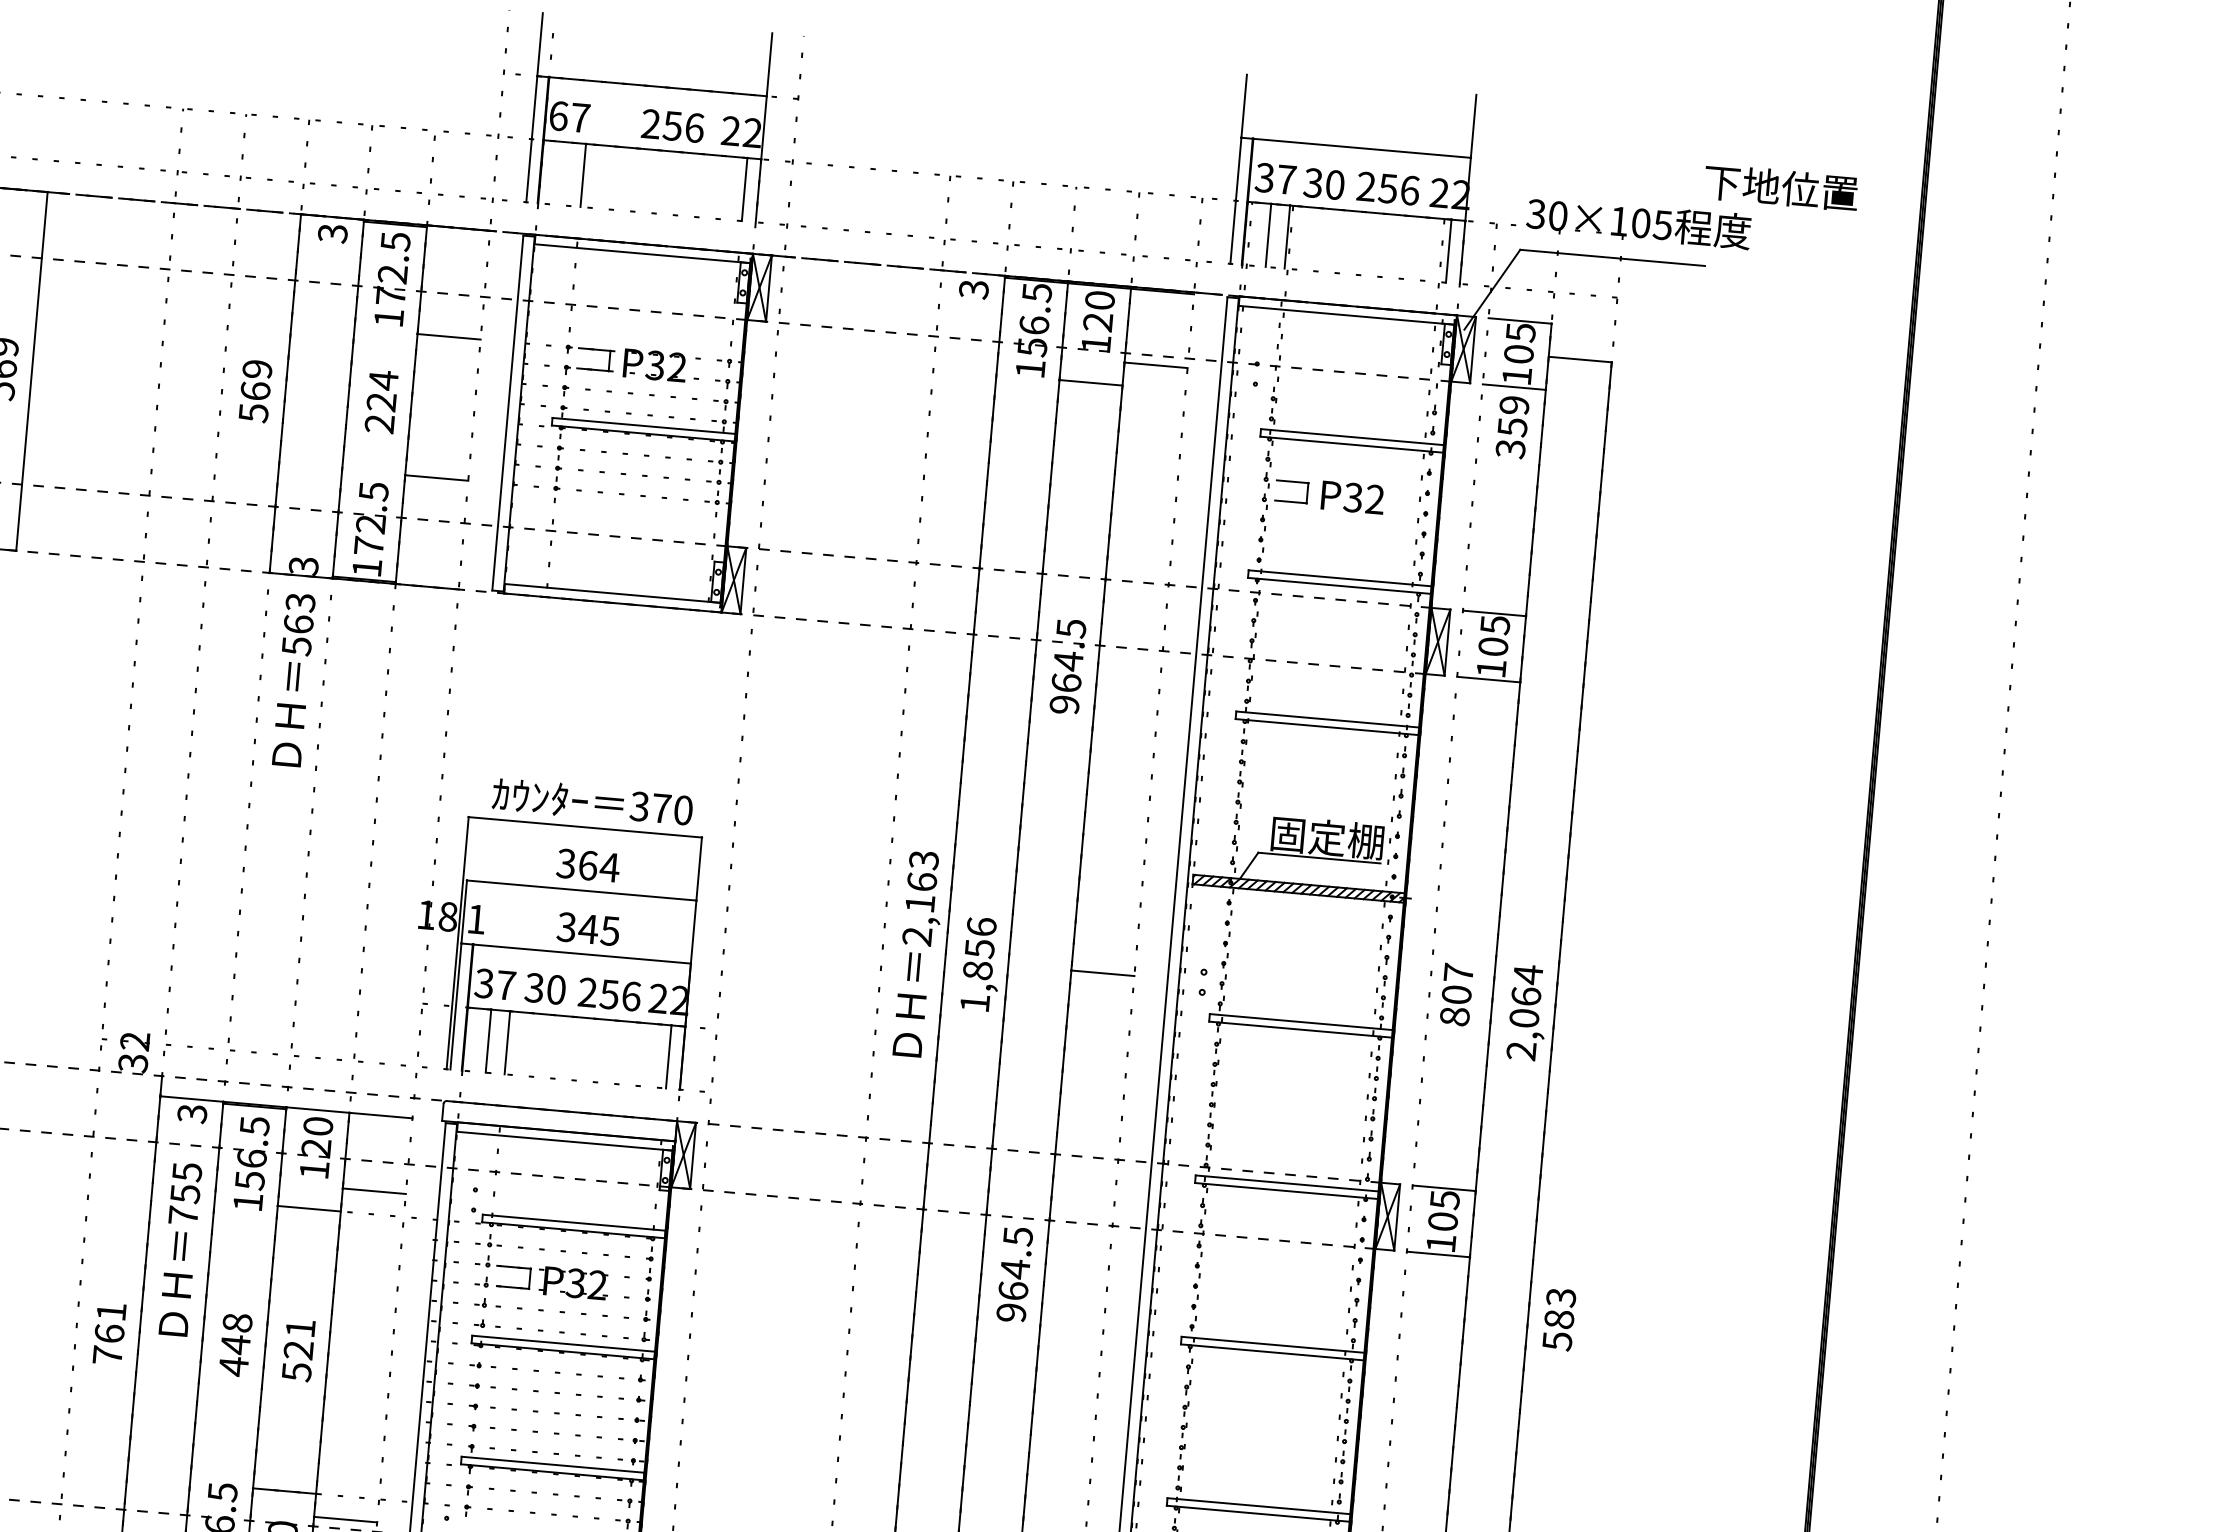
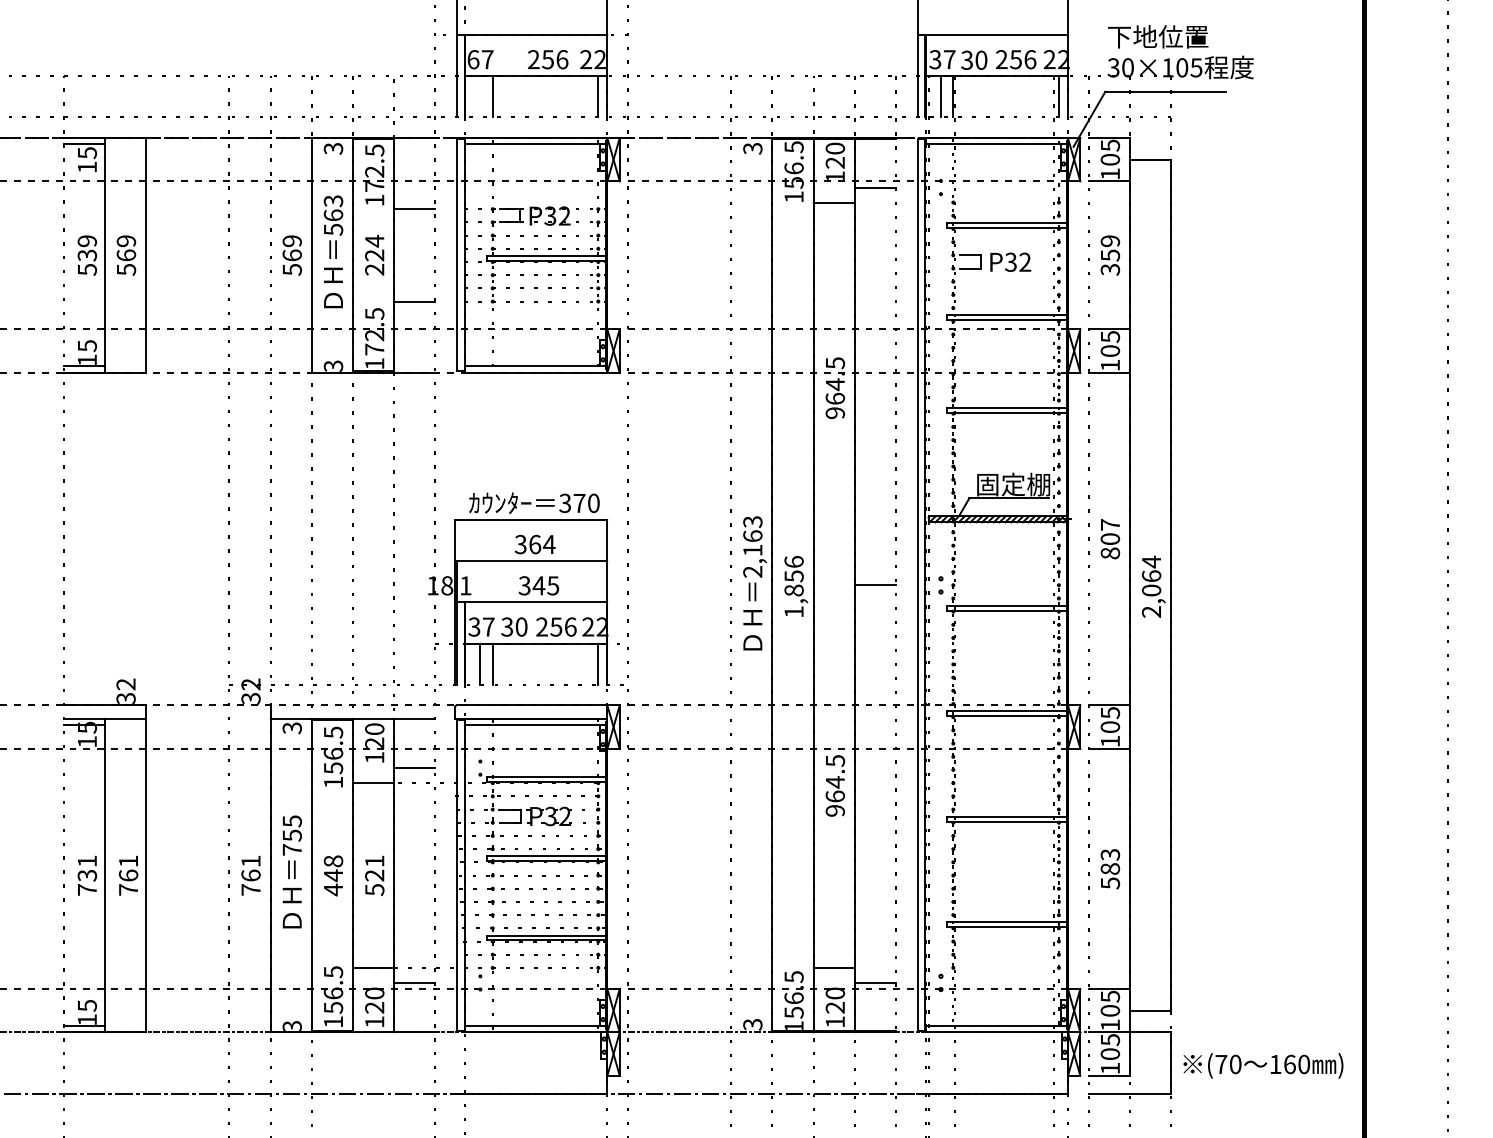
text: (1781, 187) -> (1158, 36), moved
text: (1512, 427) -> (1110, 255), moved
text: (293, 679) -> (333, 251), moved
text: (1456, 995) -> (1110, 539), moved
text: (179, 1248) -> (291, 871), moved
text: (1559, 1320) -> (1110, 869), moved

